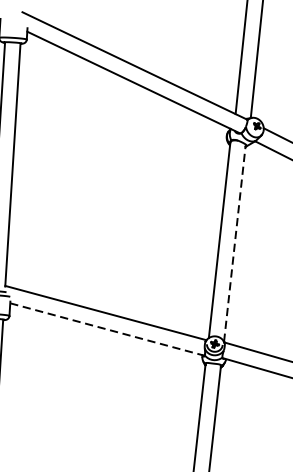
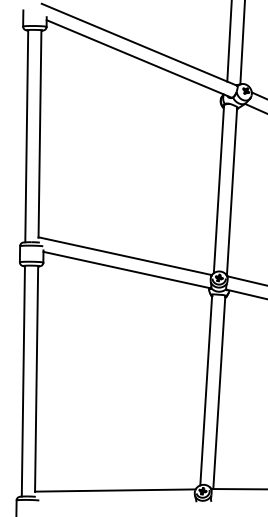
line: (235, 243) -> (232, 191), dashed -> solid
line: (107, 329) -> (127, 270), dashed -> solid

